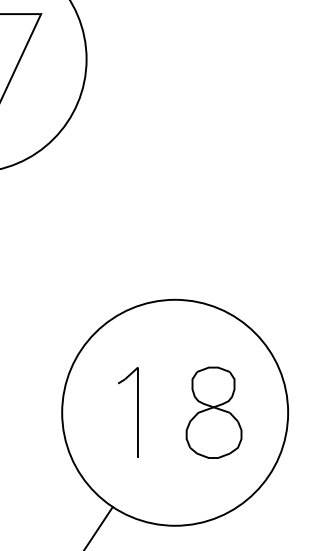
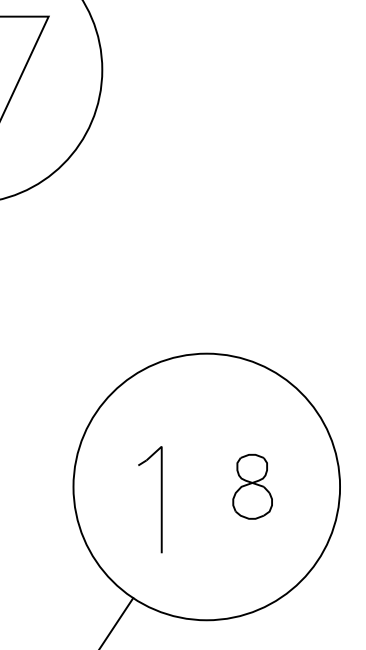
part: (137, 412) -> (161, 499), moved
part: (213, 412) -> (252, 486), size x0.6

